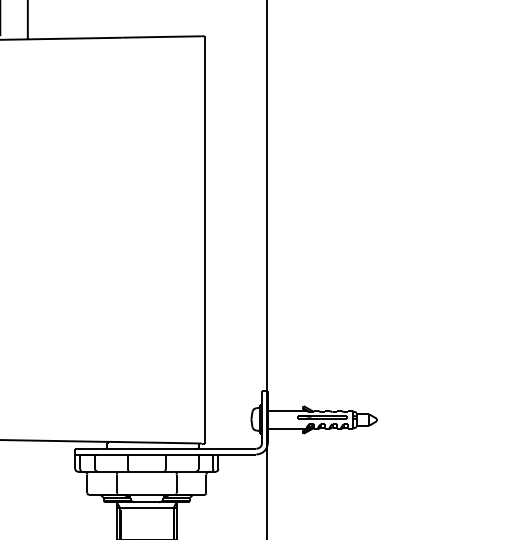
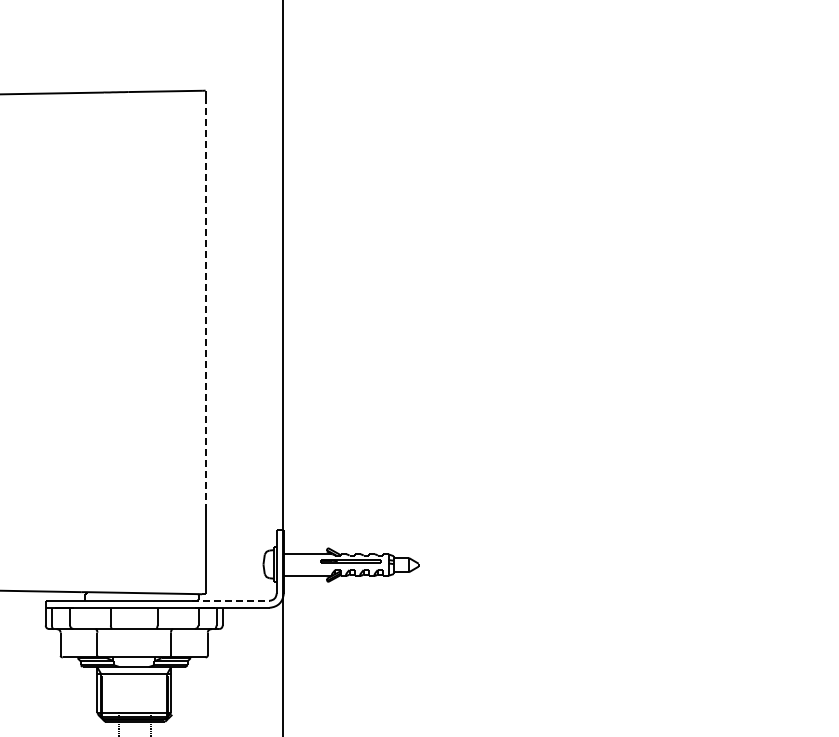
line: (204, 207) -> (205, 302), solid -> dashed
line: (224, 448) -> (230, 600), solid -> dashed

